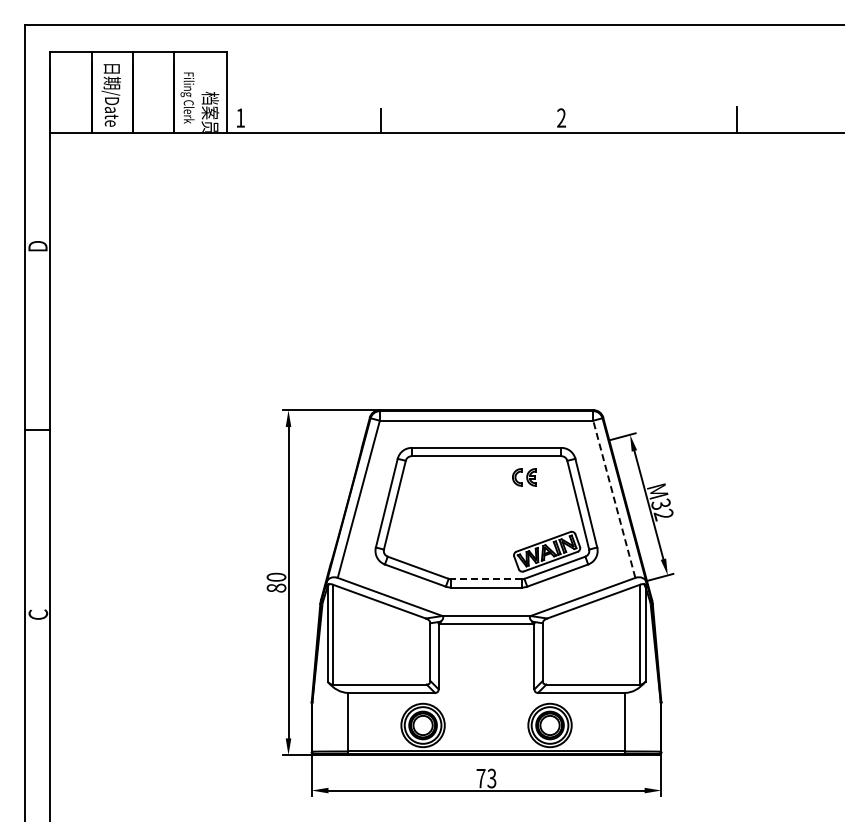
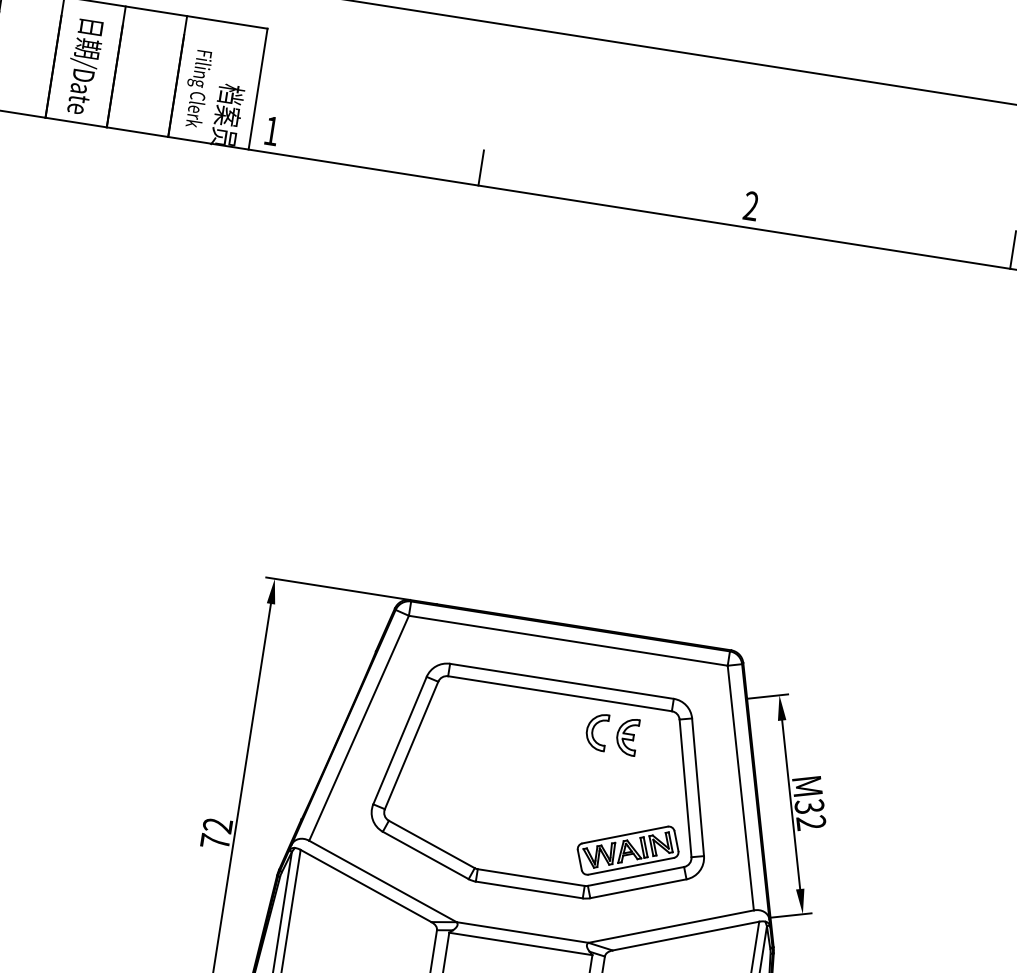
part: (524, 477) -> (611, 734), size x1.43
line: (614, 498) -> (741, 786), dashed -> solid
line: (486, 579) -> (531, 877), dashed -> solid
text: (276, 582) -> (216, 833), 80 -> 72

